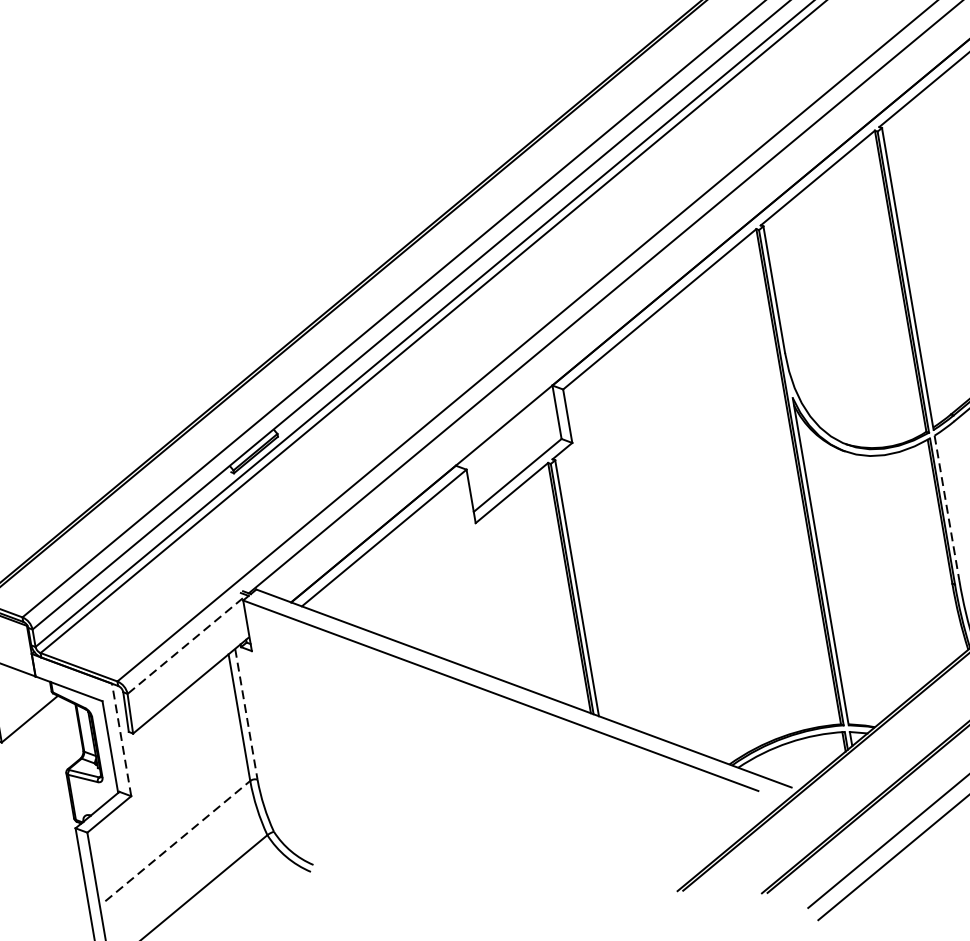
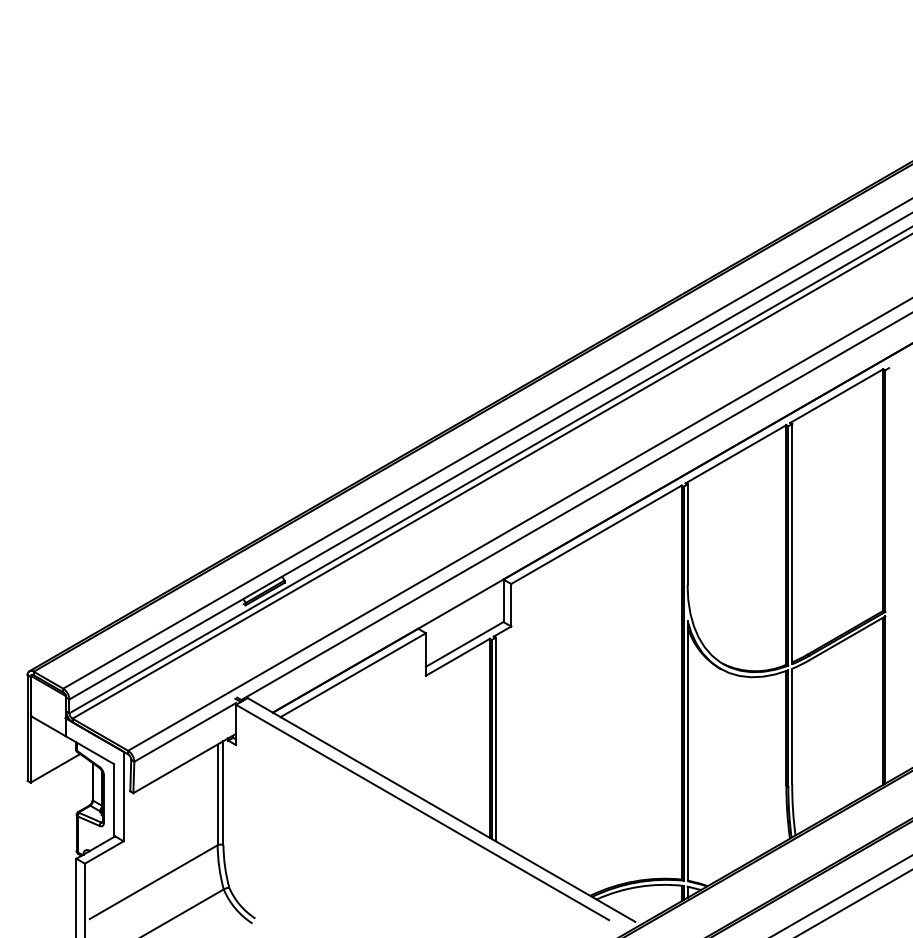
line: (947, 508) -> (792, 726), dashed -> solid
line: (185, 646) -> (185, 732), dashed -> solid
line: (246, 714) -> (223, 793), dashed -> solid
line: (121, 739) -> (123, 796), dashed -> solid
line: (177, 841) -> (153, 882), dashed -> solid

